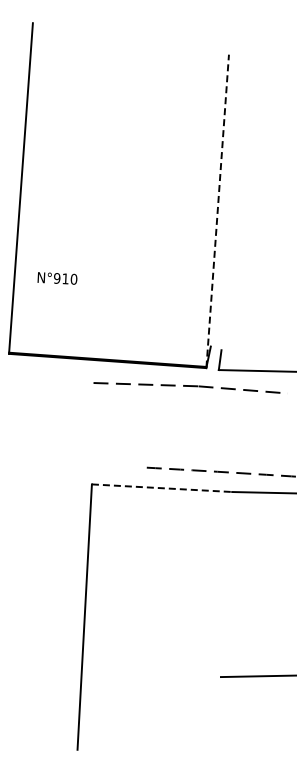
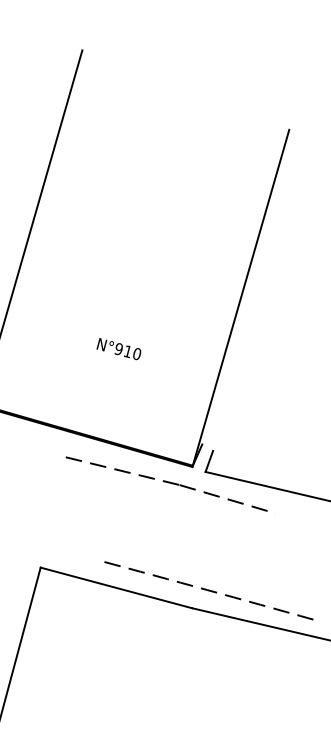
line: (217, 211) -> (240, 298), dashed -> solid
text: (57, 278) -> (119, 349), moved
line: (162, 488) -> (116, 588), dashed -> solid

